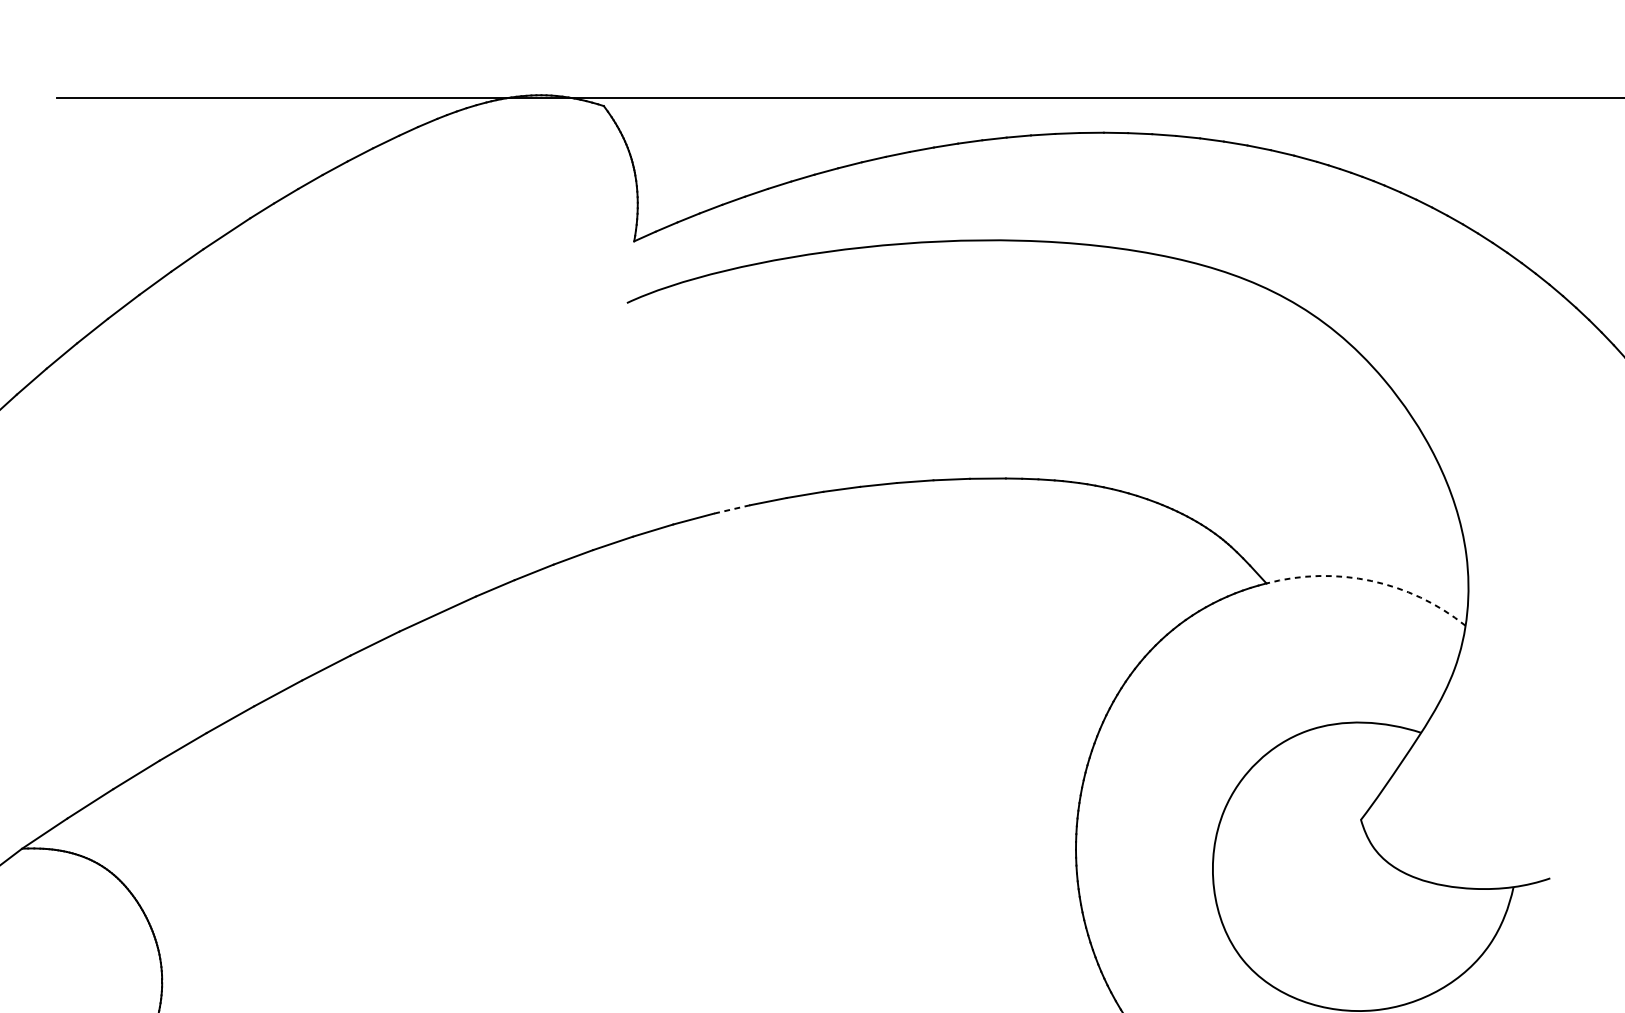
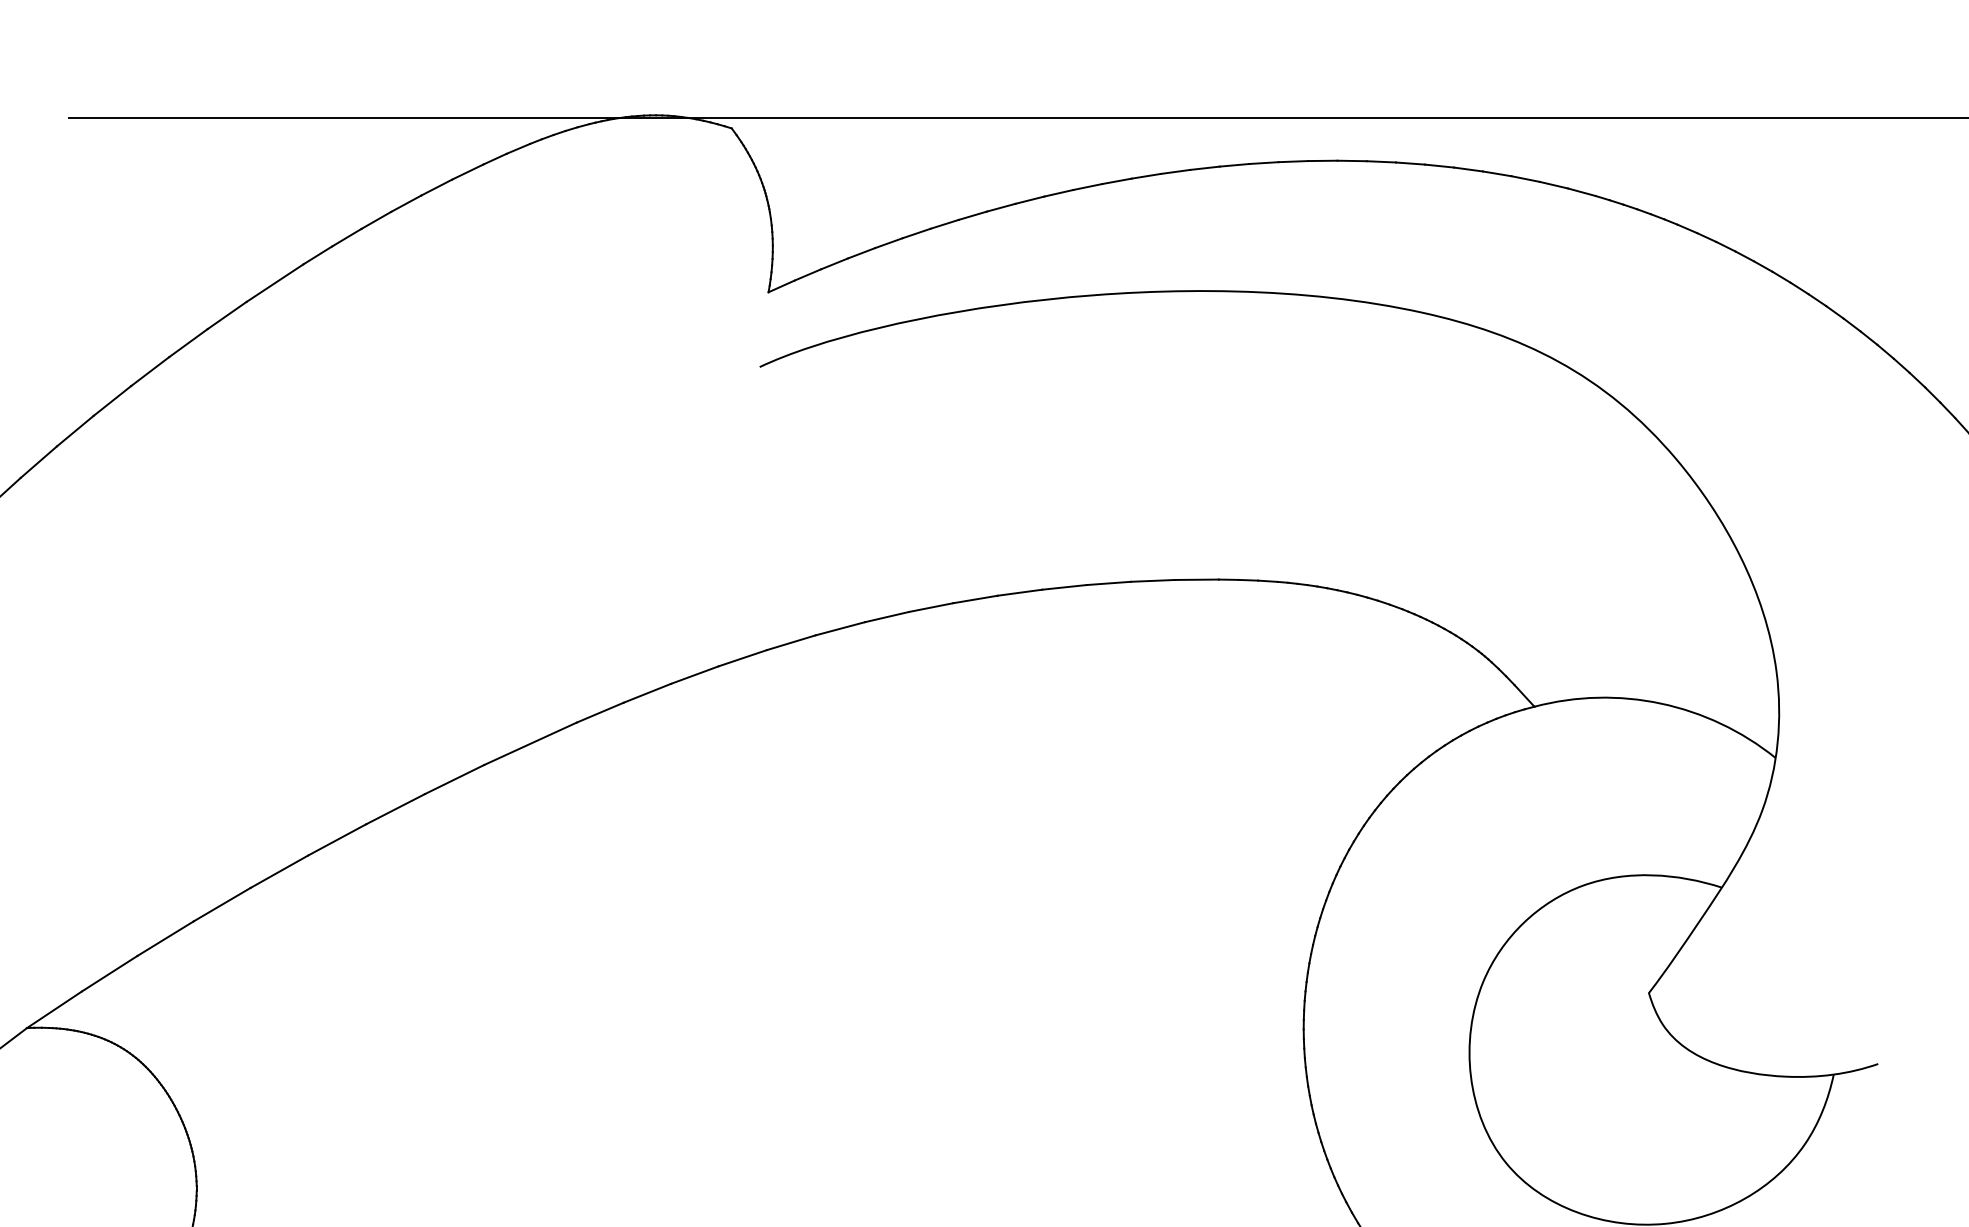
line: (732, 509) -> (887, 617), dashed -> solid
arc: (1371, 580) -> (1661, 703), dashed -> solid

